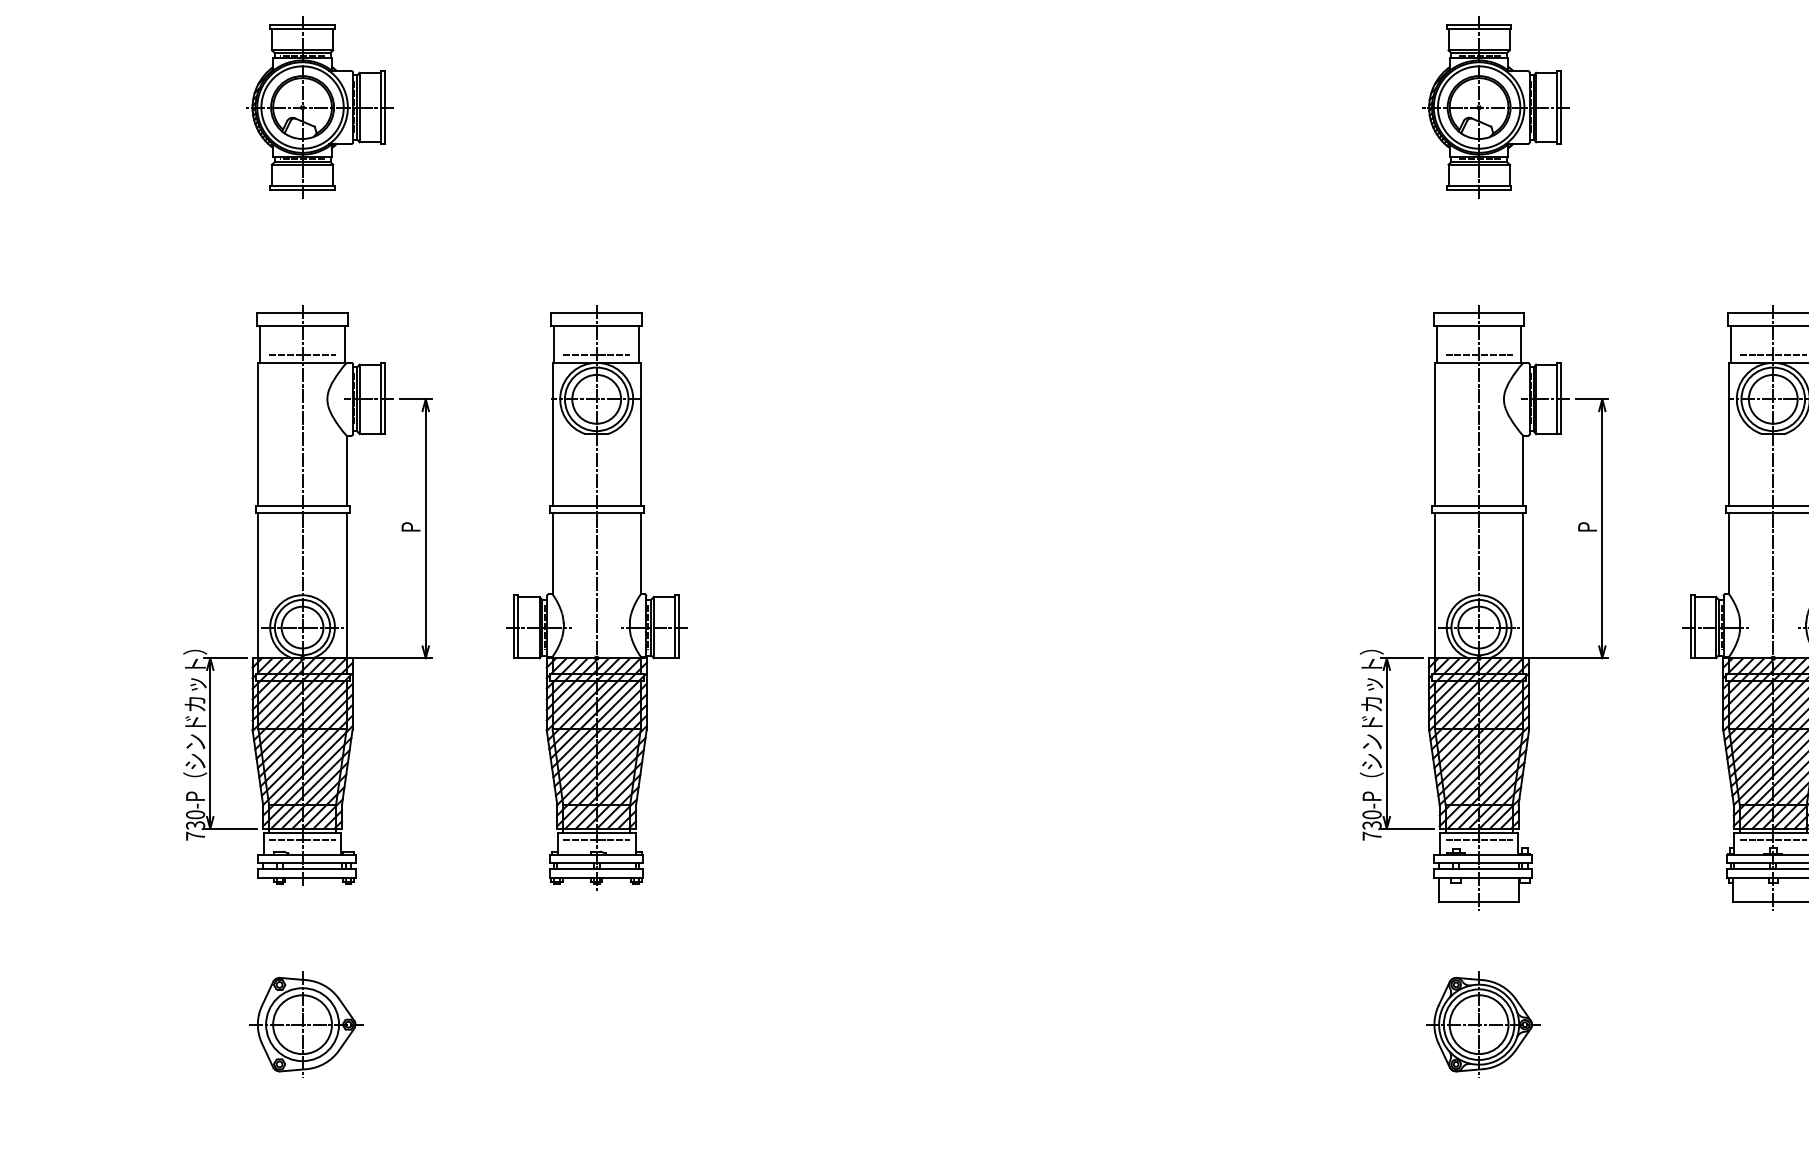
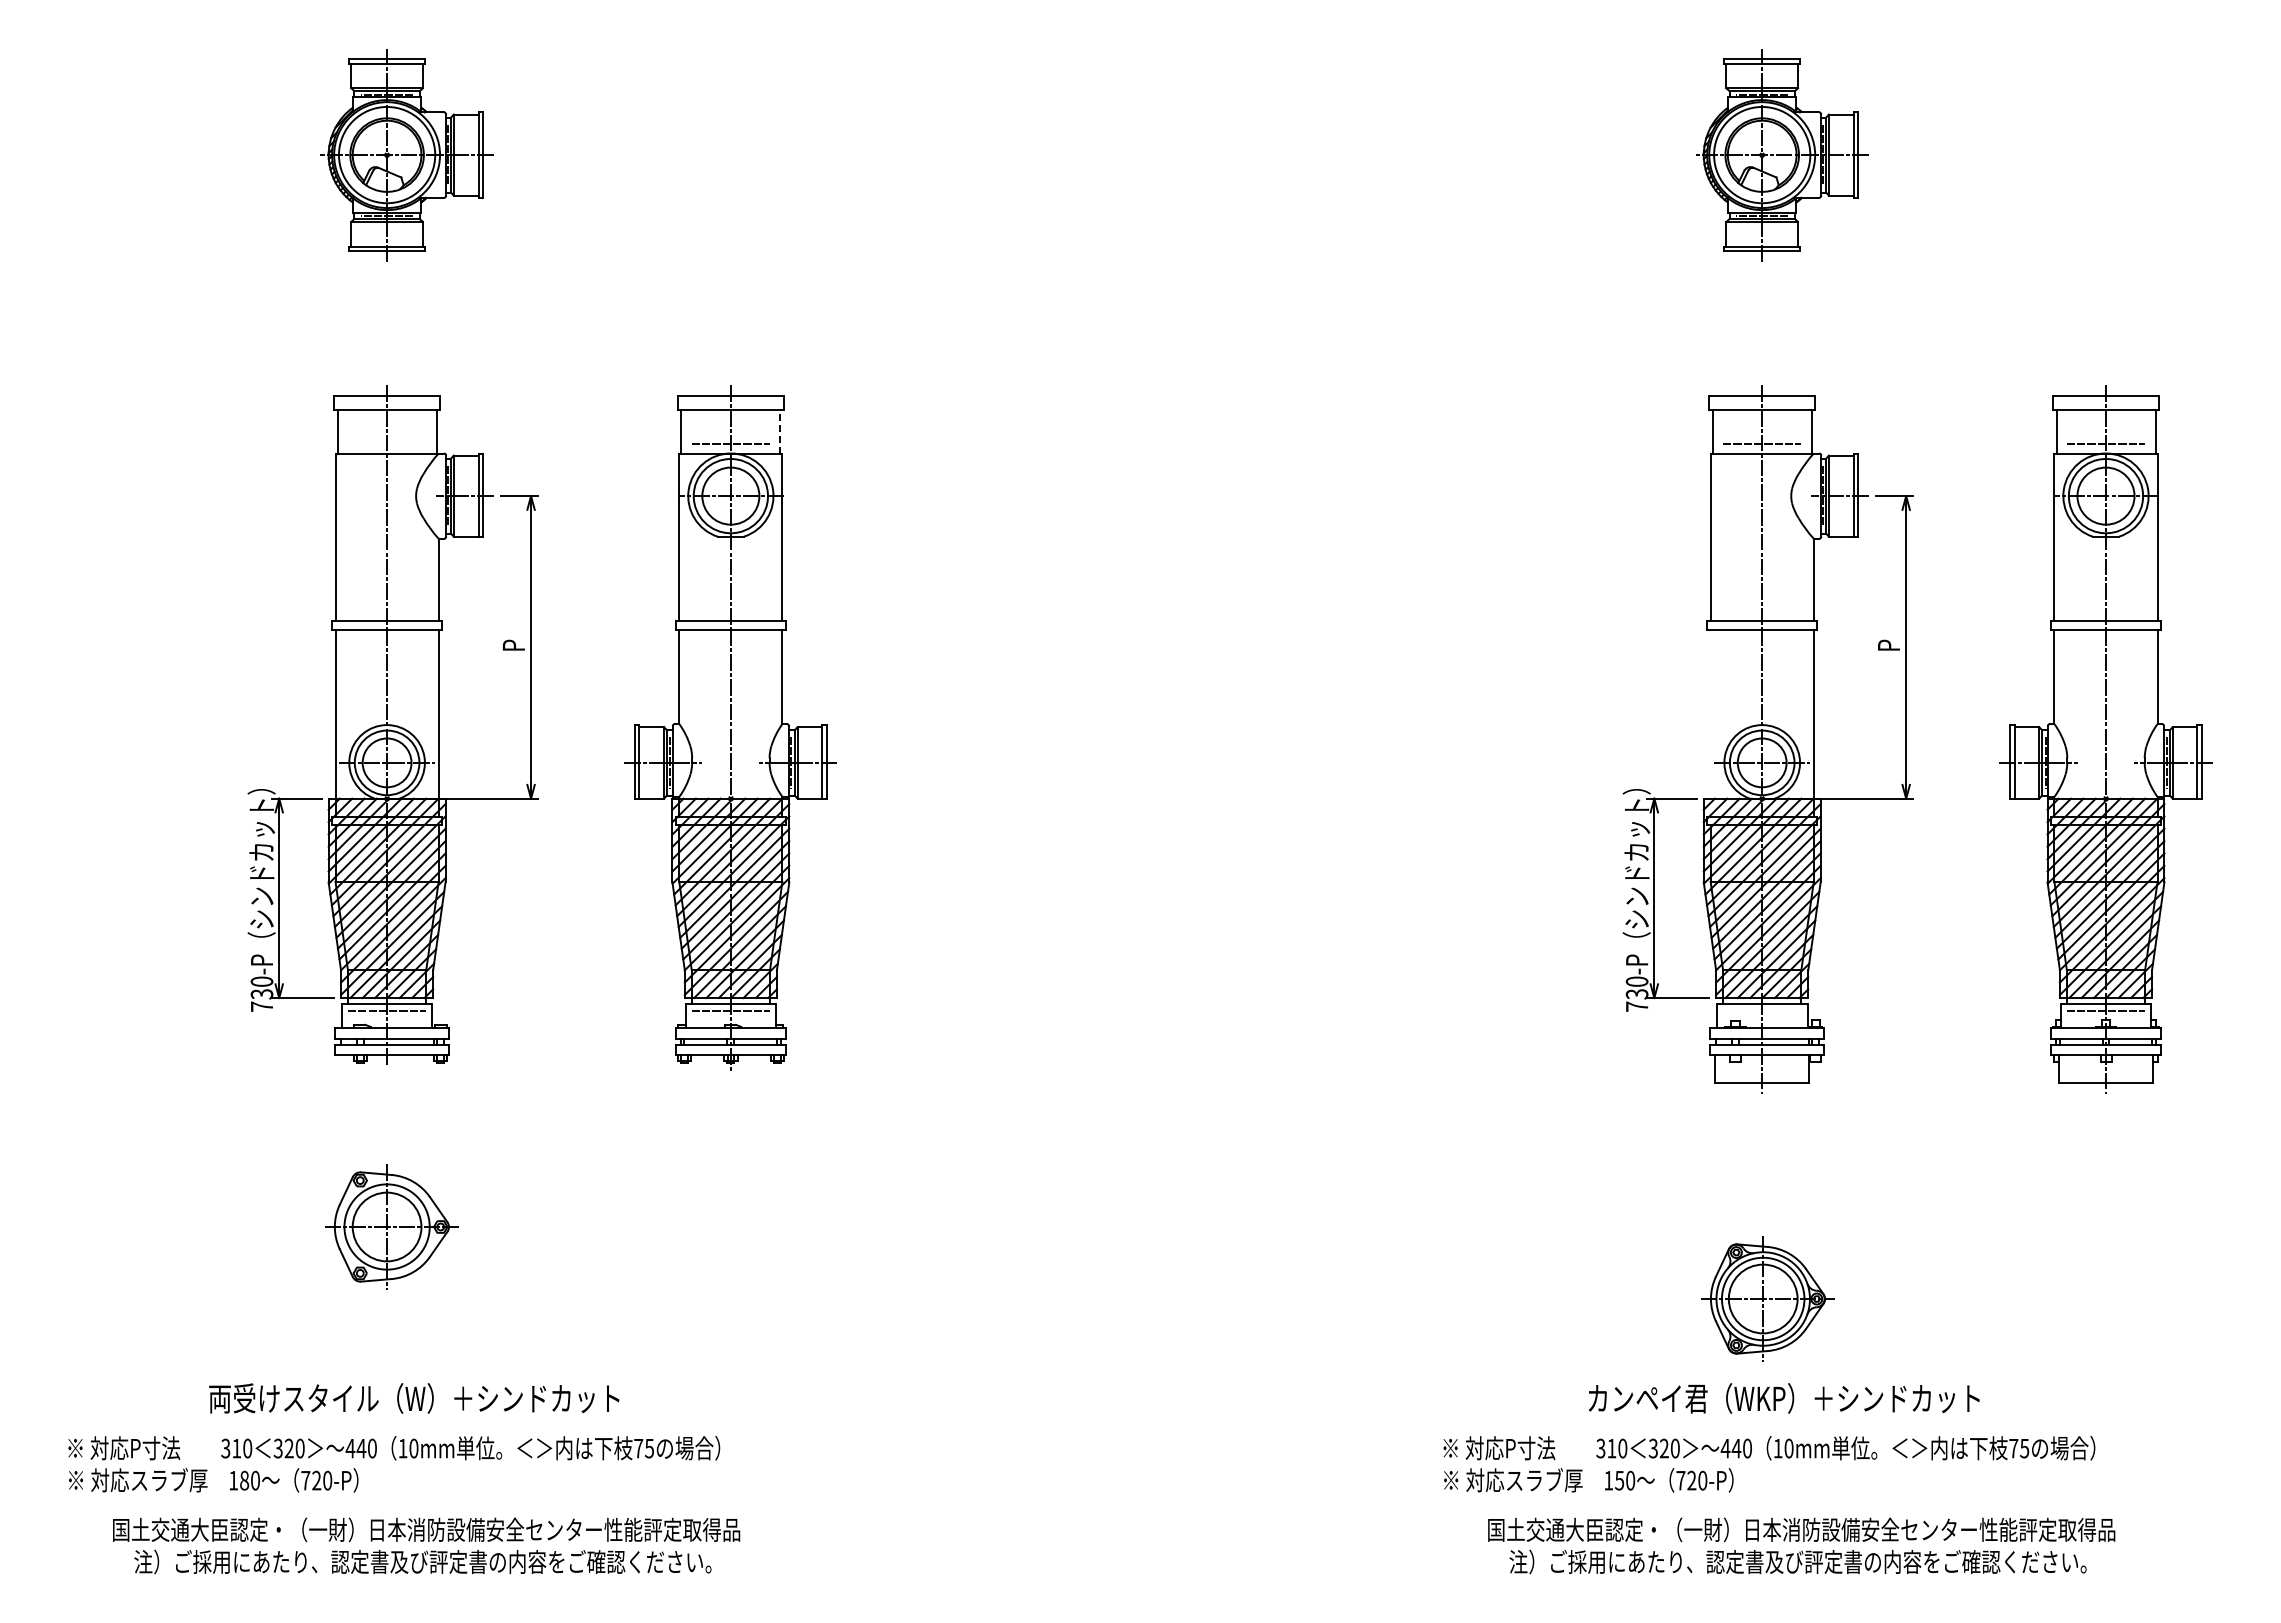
line: (639, 344) -> (780, 431), solid -> dashed
line: (302, 354) -> (386, 443), removed
line: (1434, 593) -> (1710, 723), removed
line: (1479, 840) -> (1762, 1011), removed
part: (1482, 1024) -> (1767, 1298), moved

